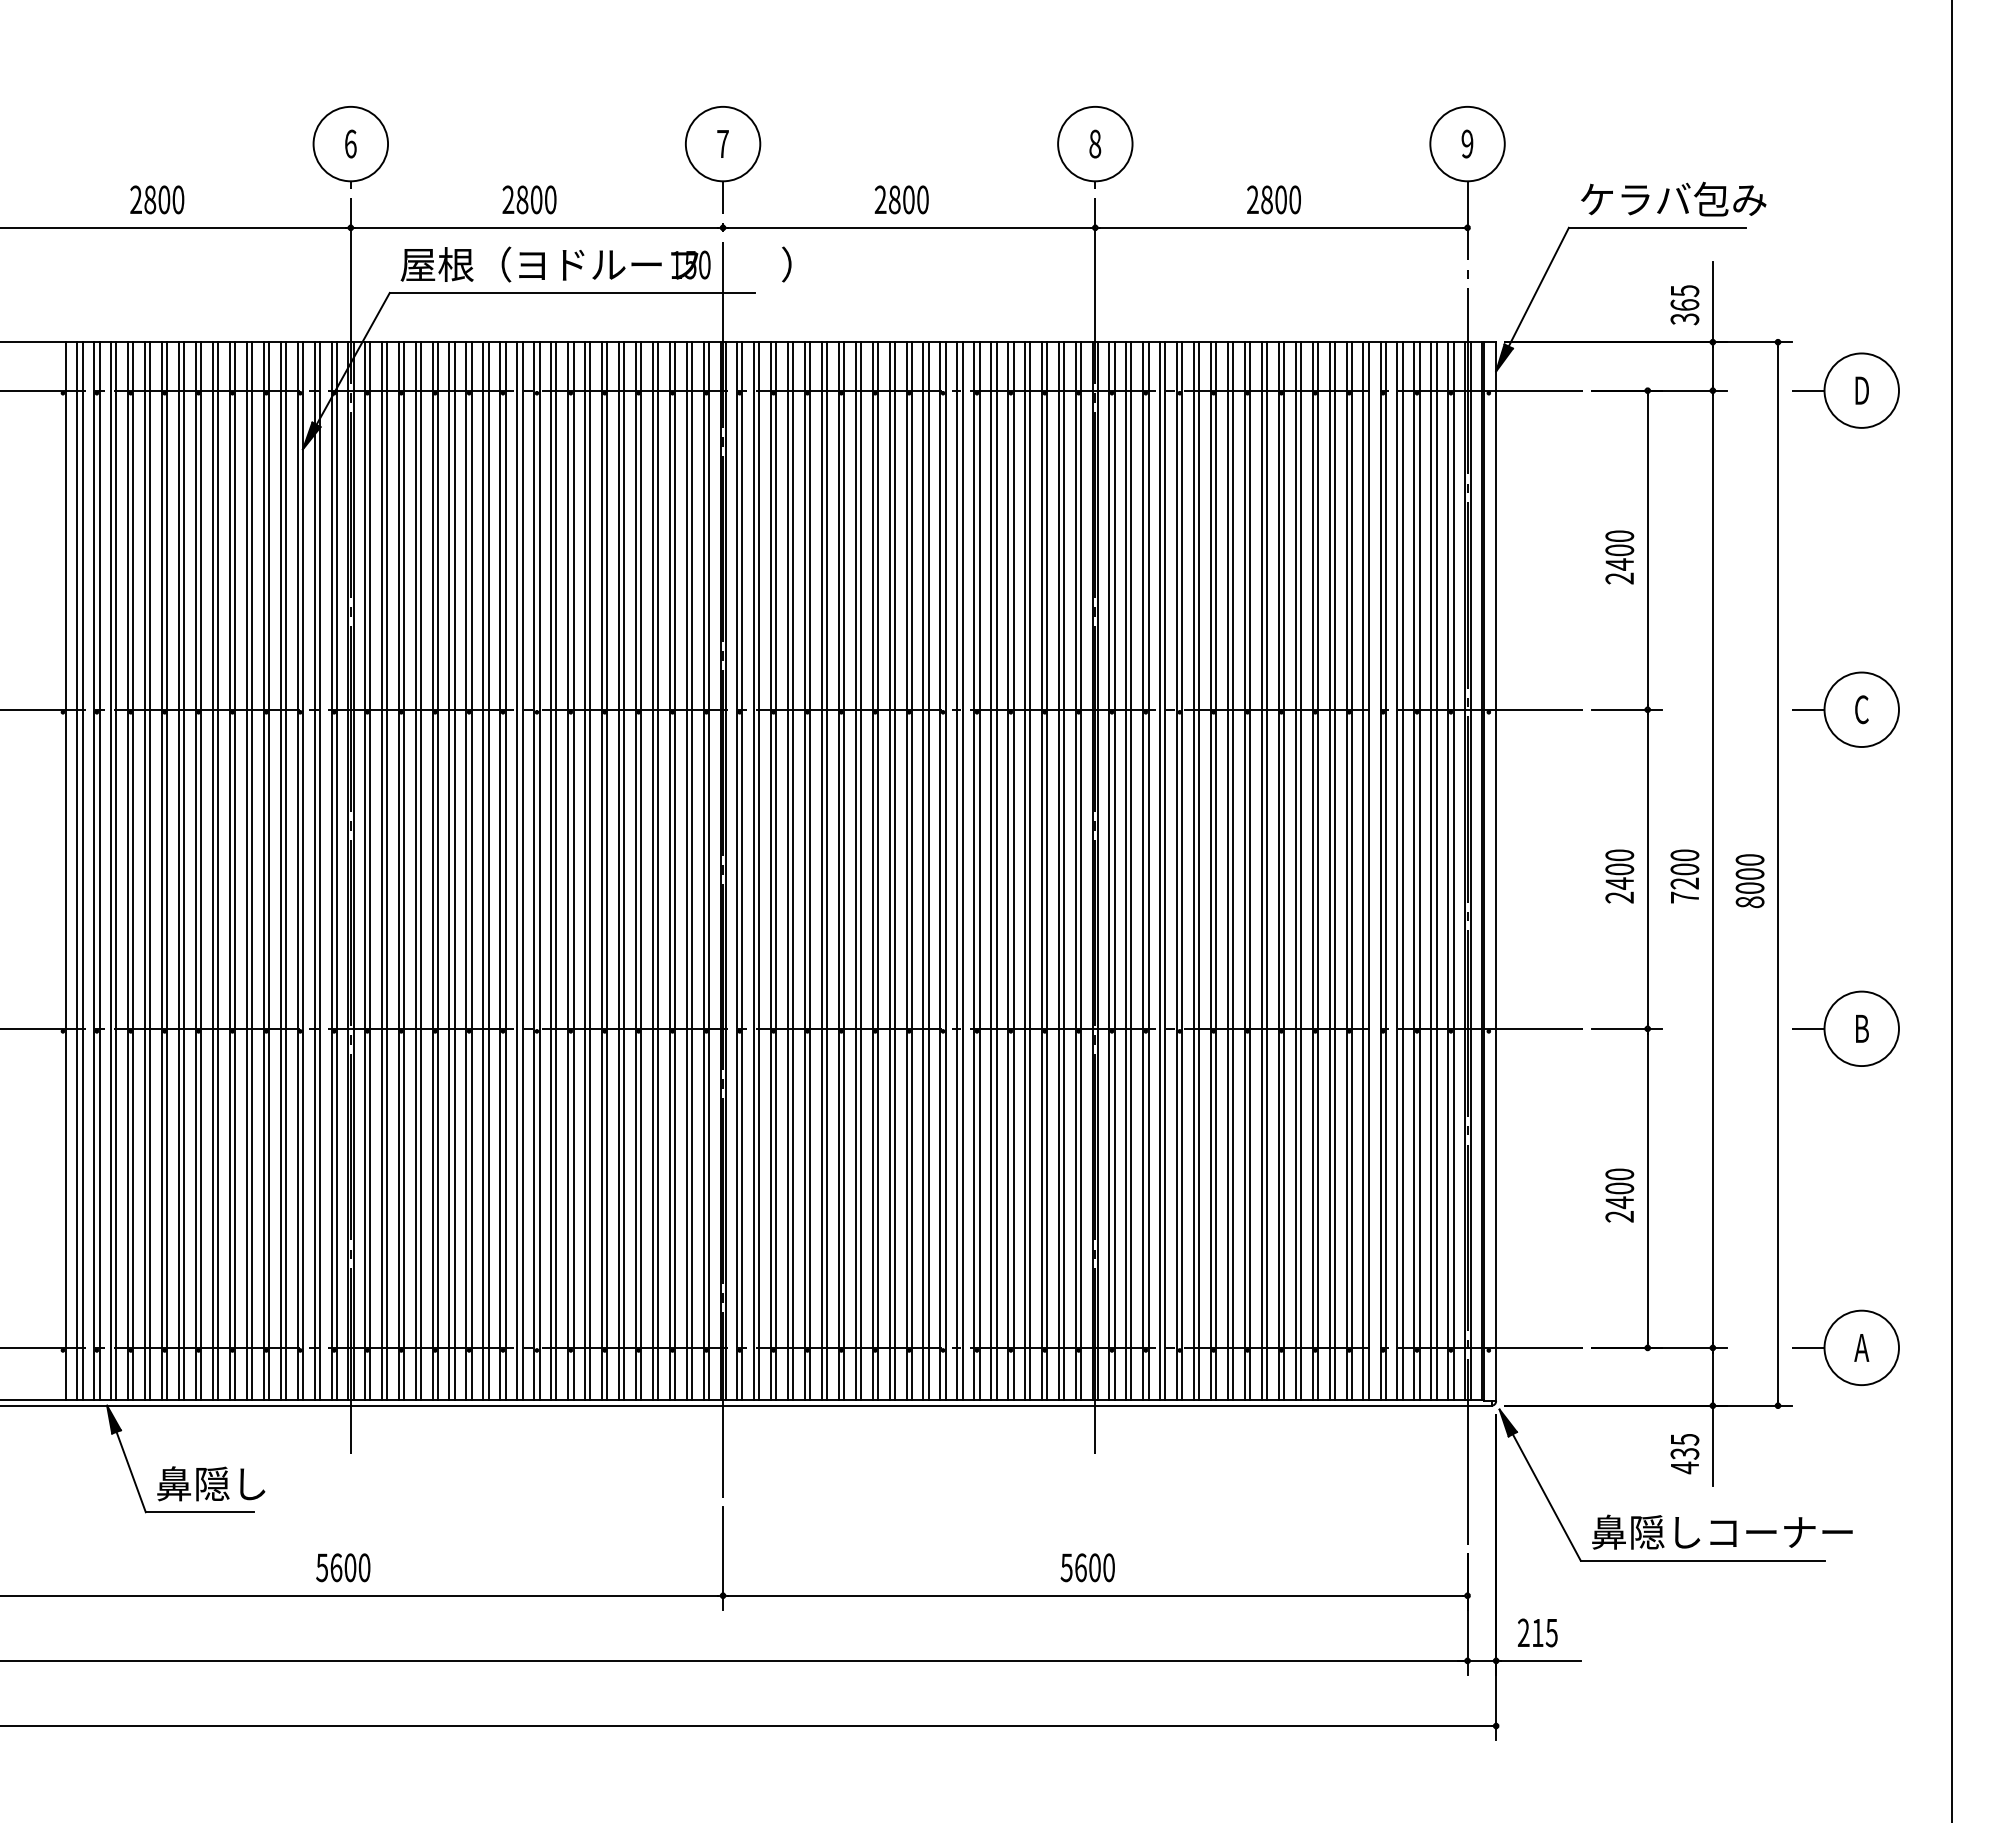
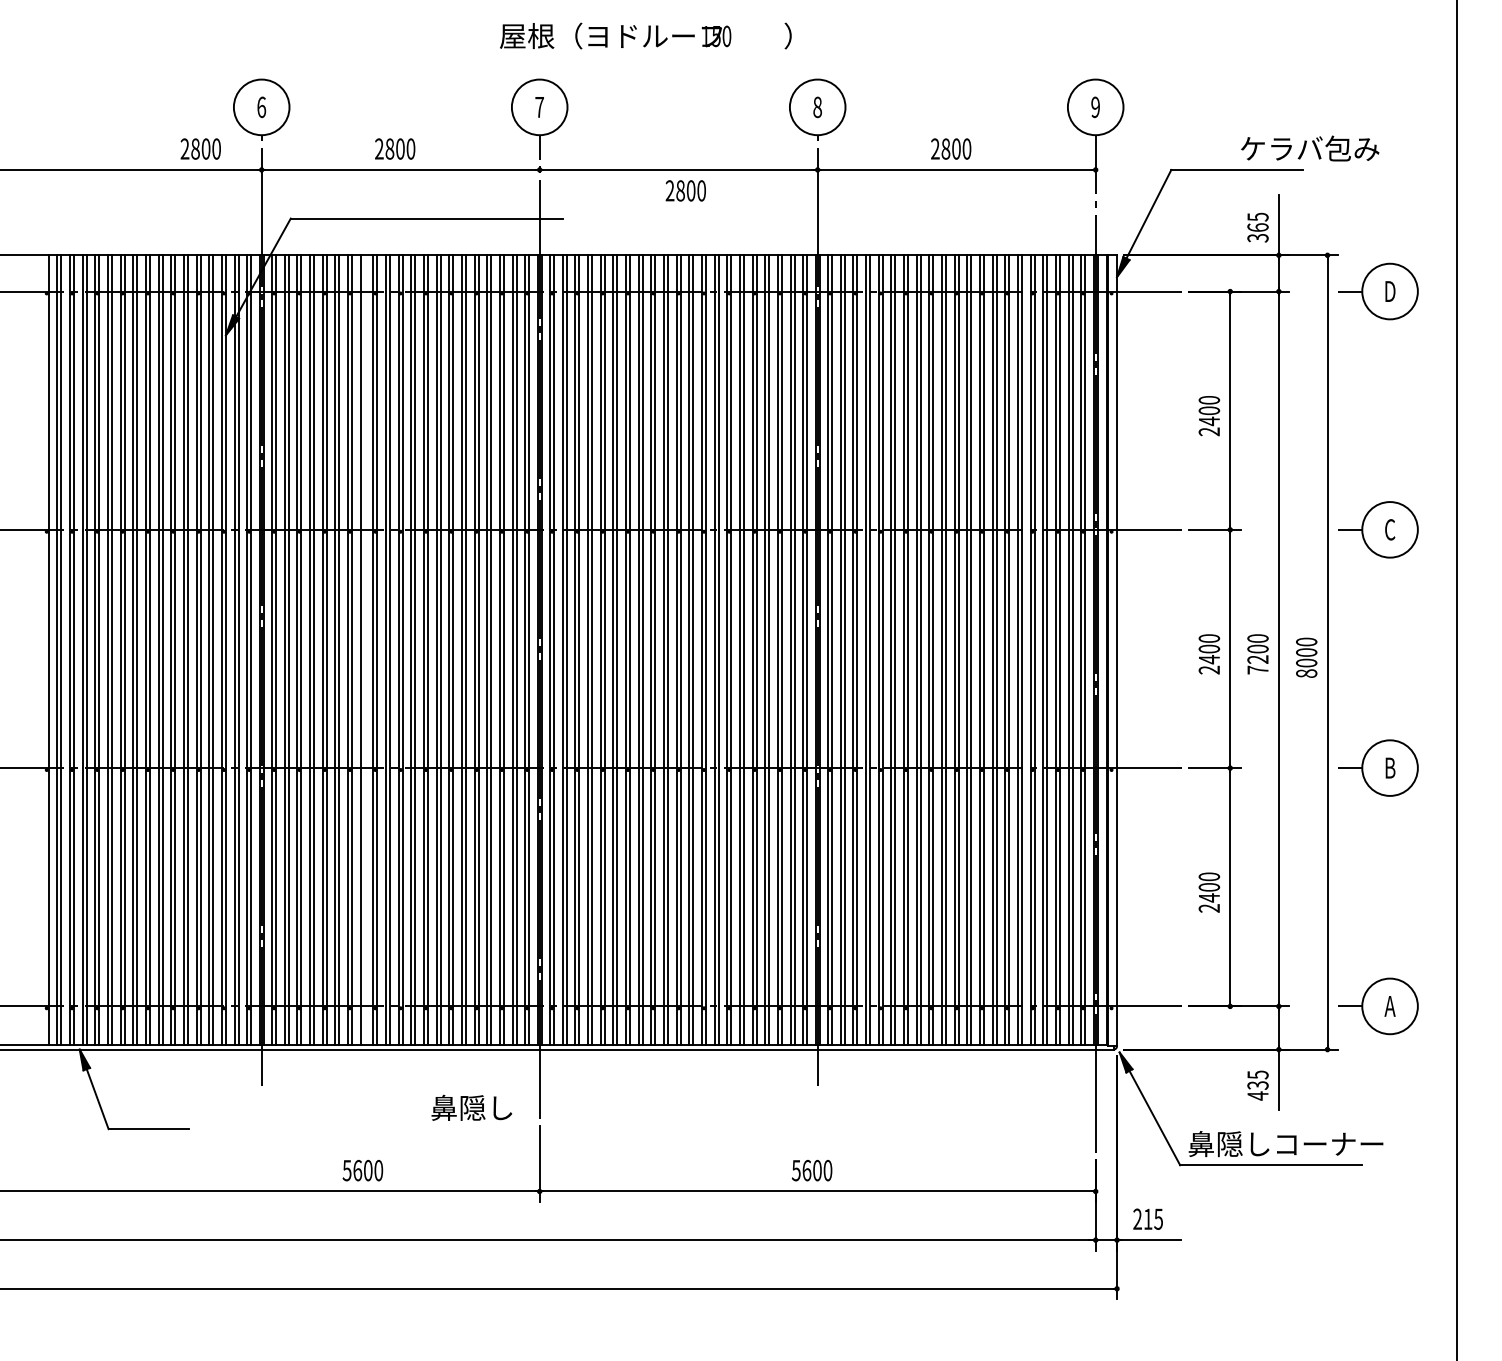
text: (1673, 198) -> (1309, 148), moved
text: (157, 199) -> (200, 148), moved
text: (901, 199) -> (685, 190), moved
text: (595, 264) -> (645, 36), moved
line: (488, 870) -> (364, 649), removed
text: (211, 1483) -> (472, 1107), moved
text: (343, 1567) -> (363, 1170), moved

